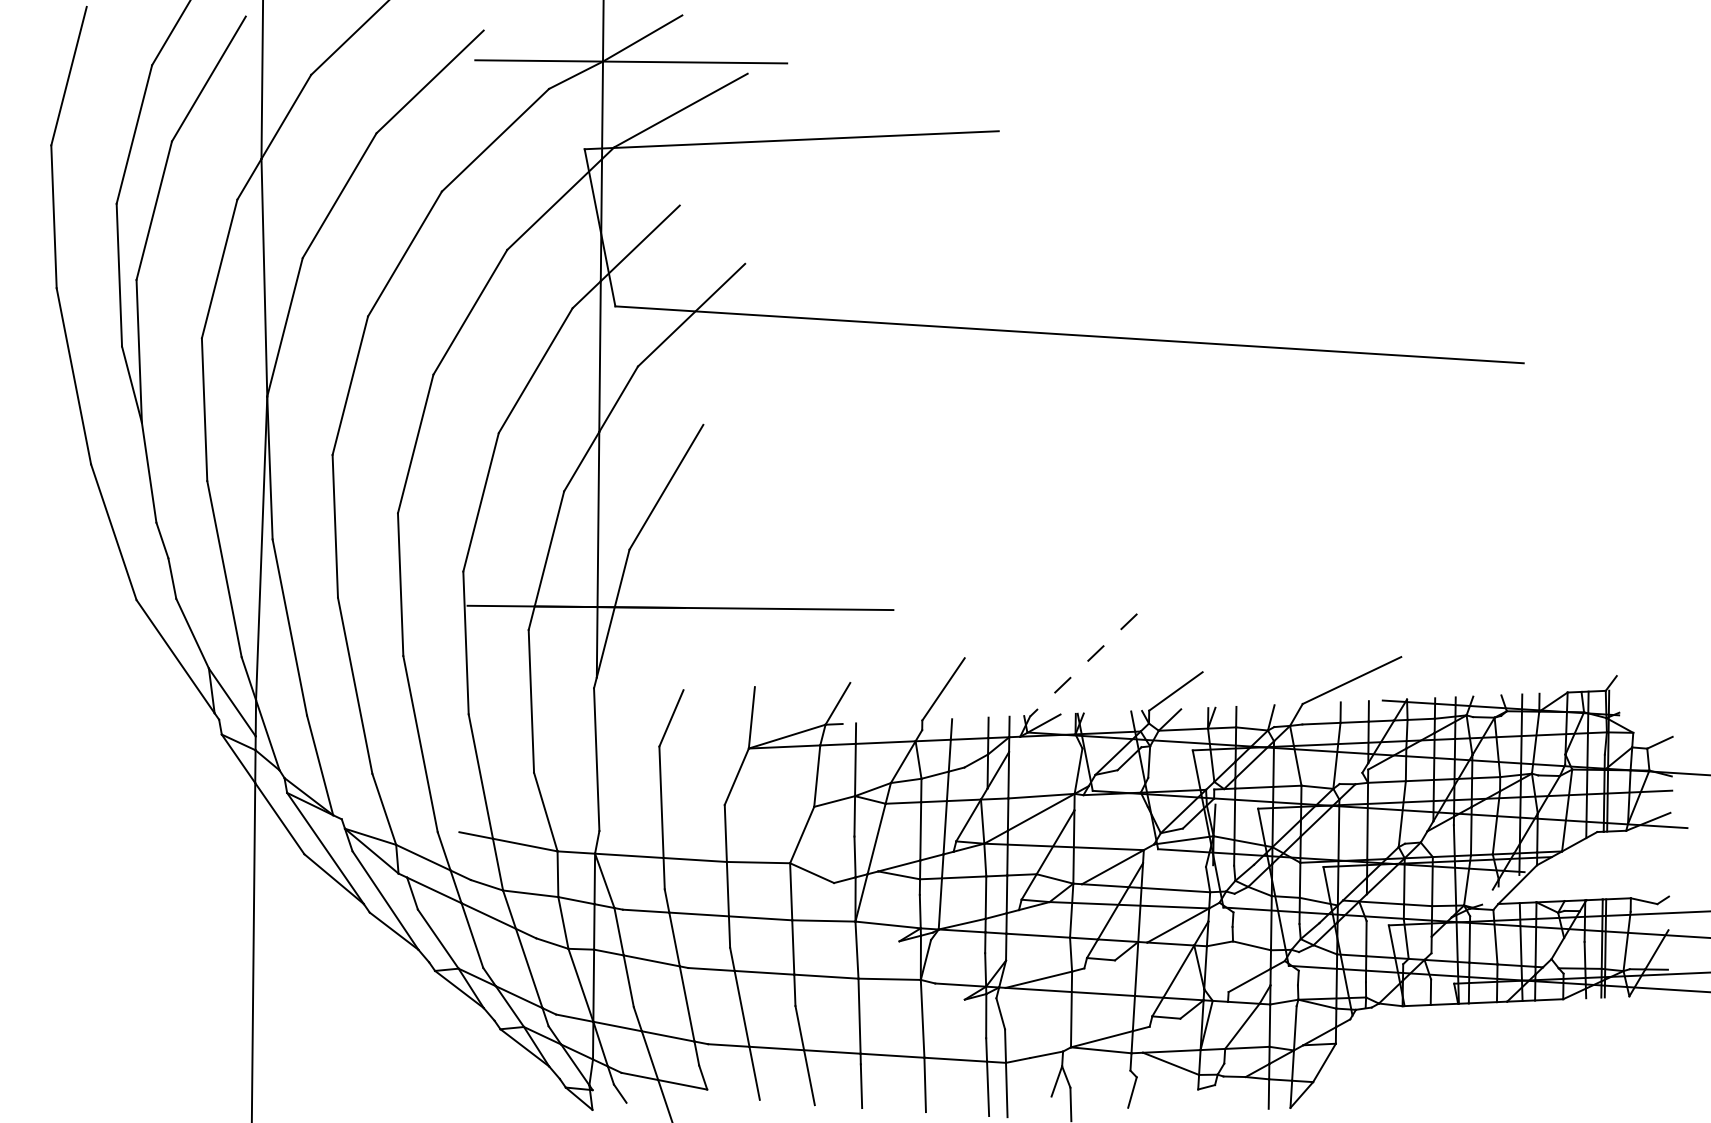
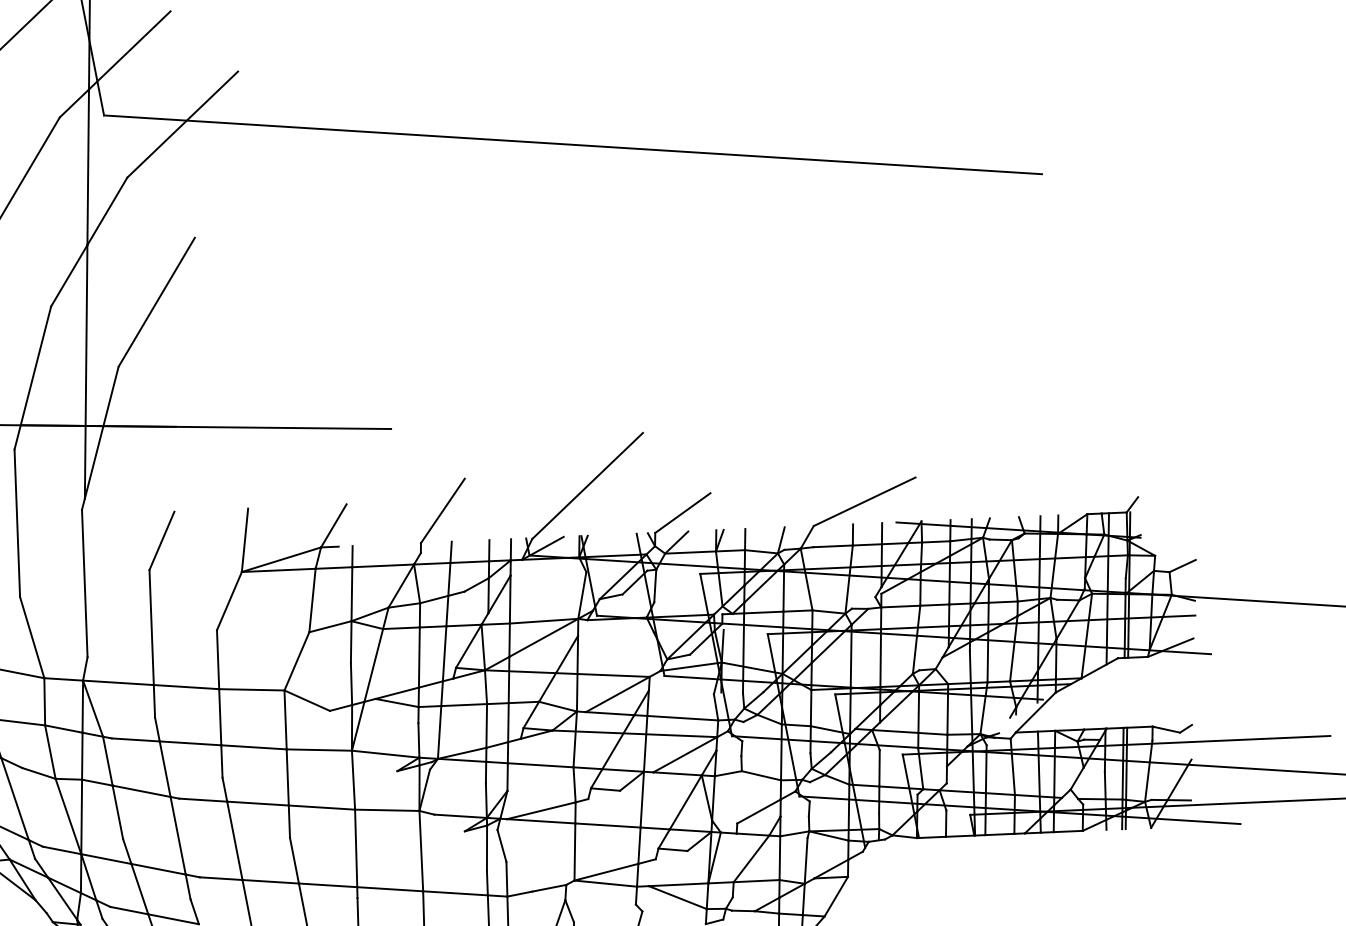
line: (1083, 665) -> (587, 486), dashed -> solid

